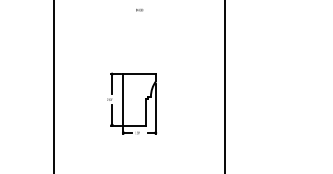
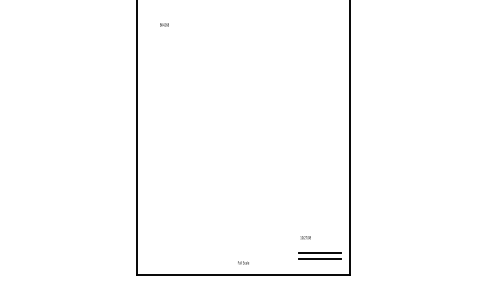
text: (139, 9) -> (164, 24), moved
part: (131, 103) -> (233, 141), removed

